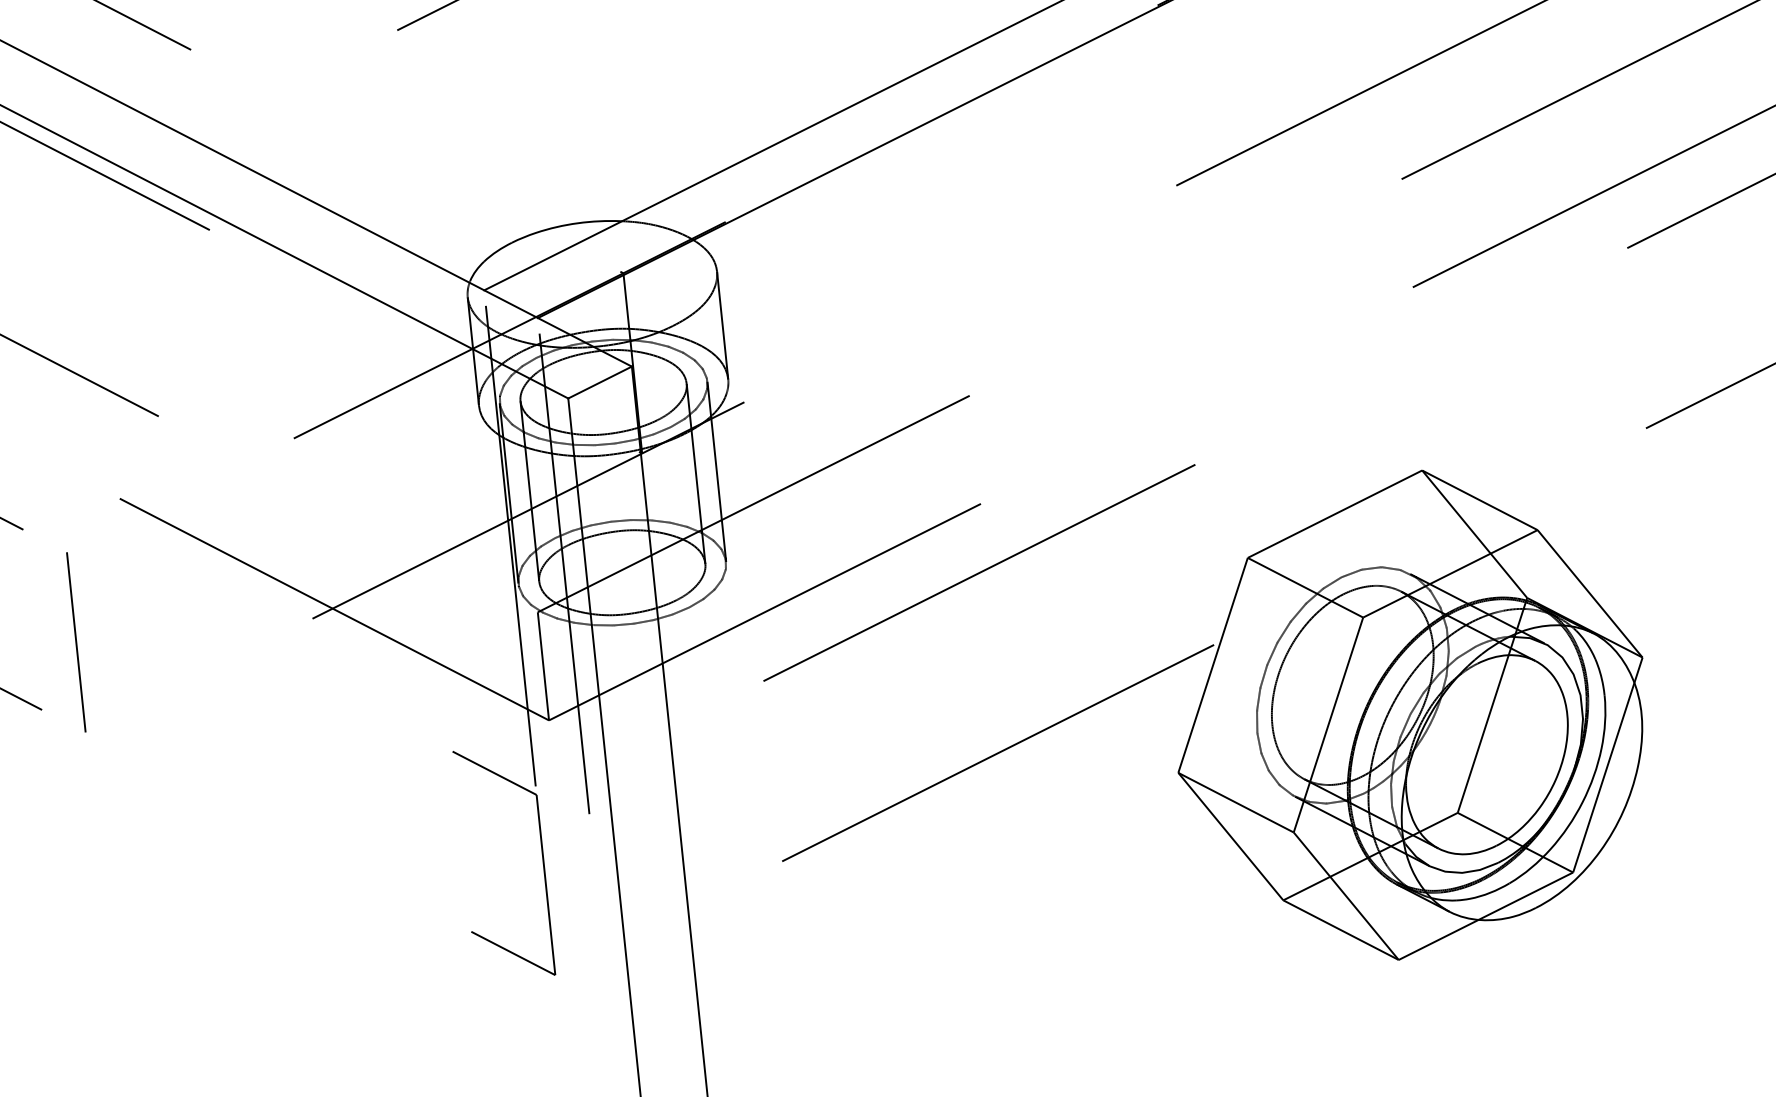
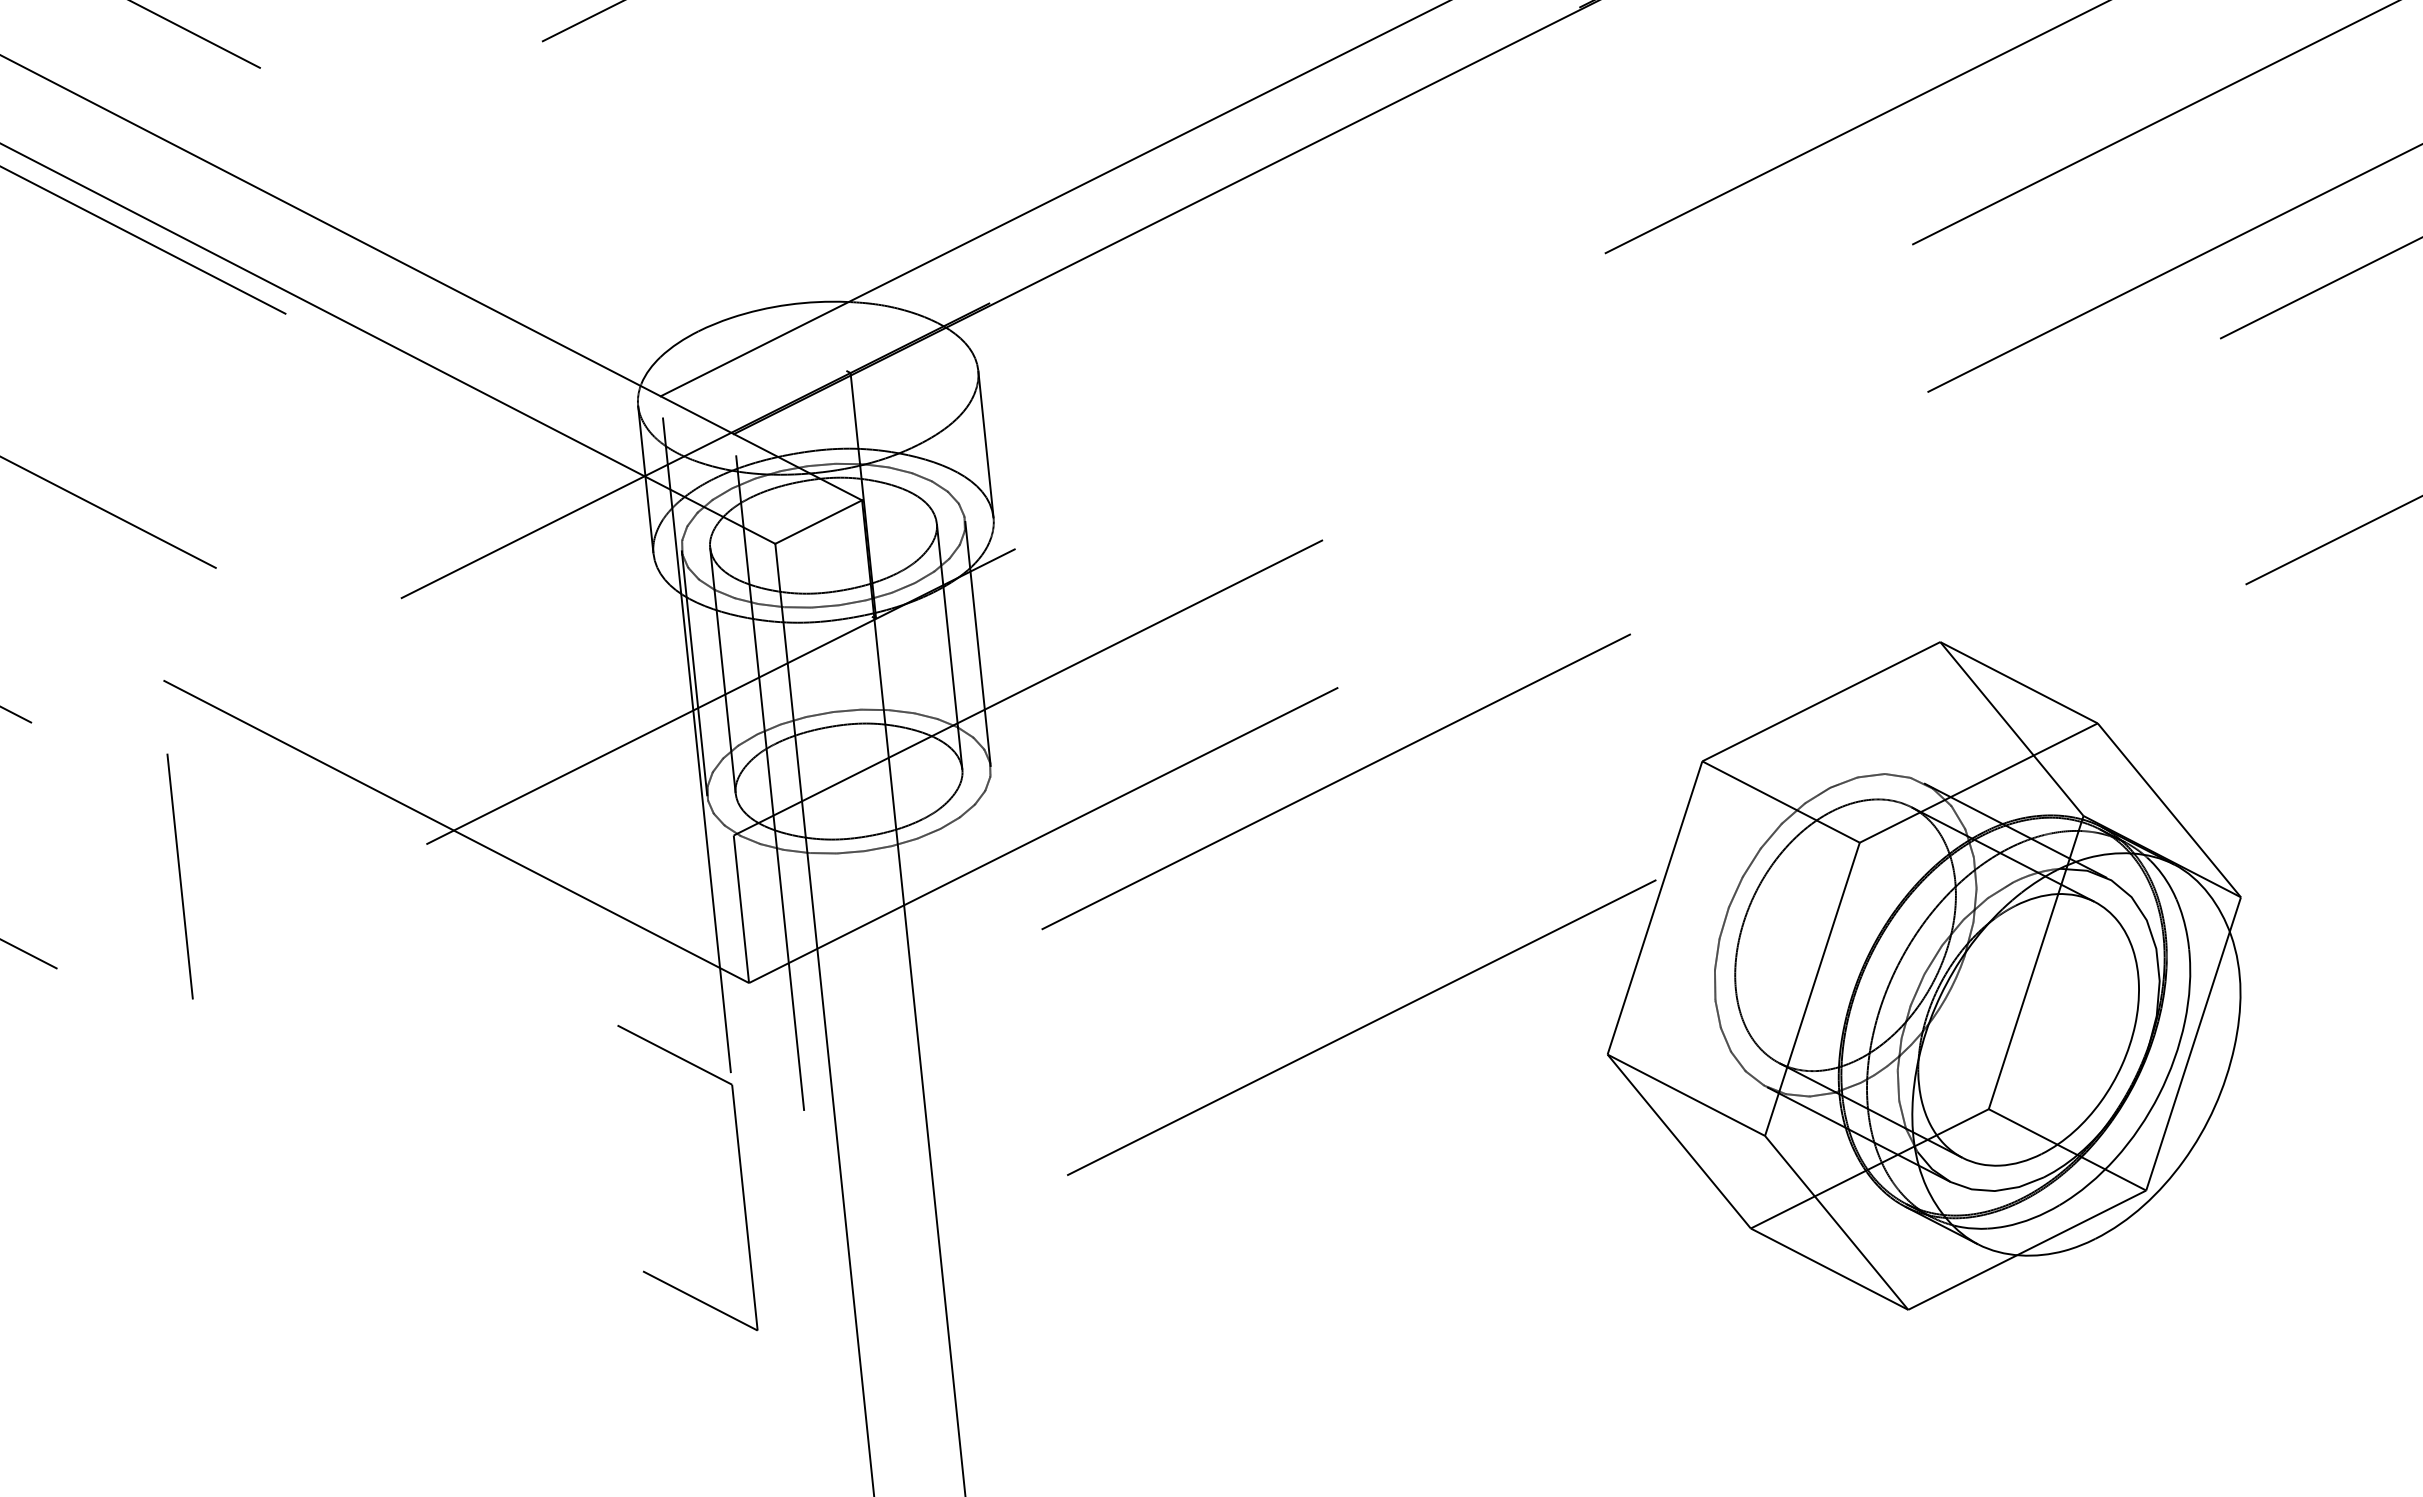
line: (75, 642) -> (179, 876), moved

